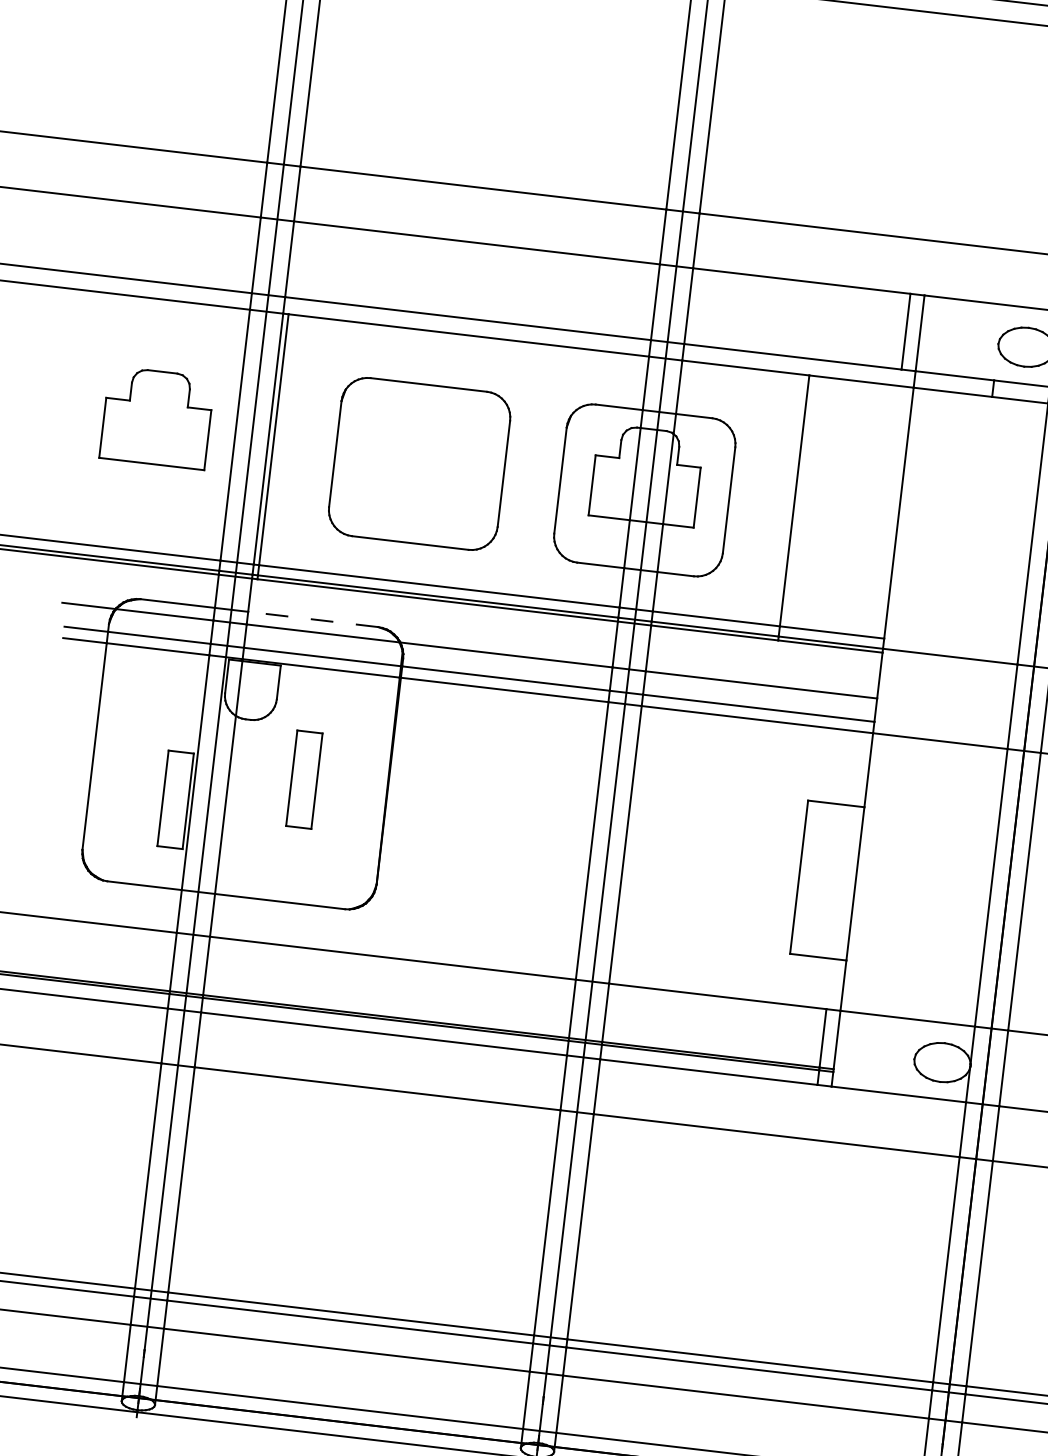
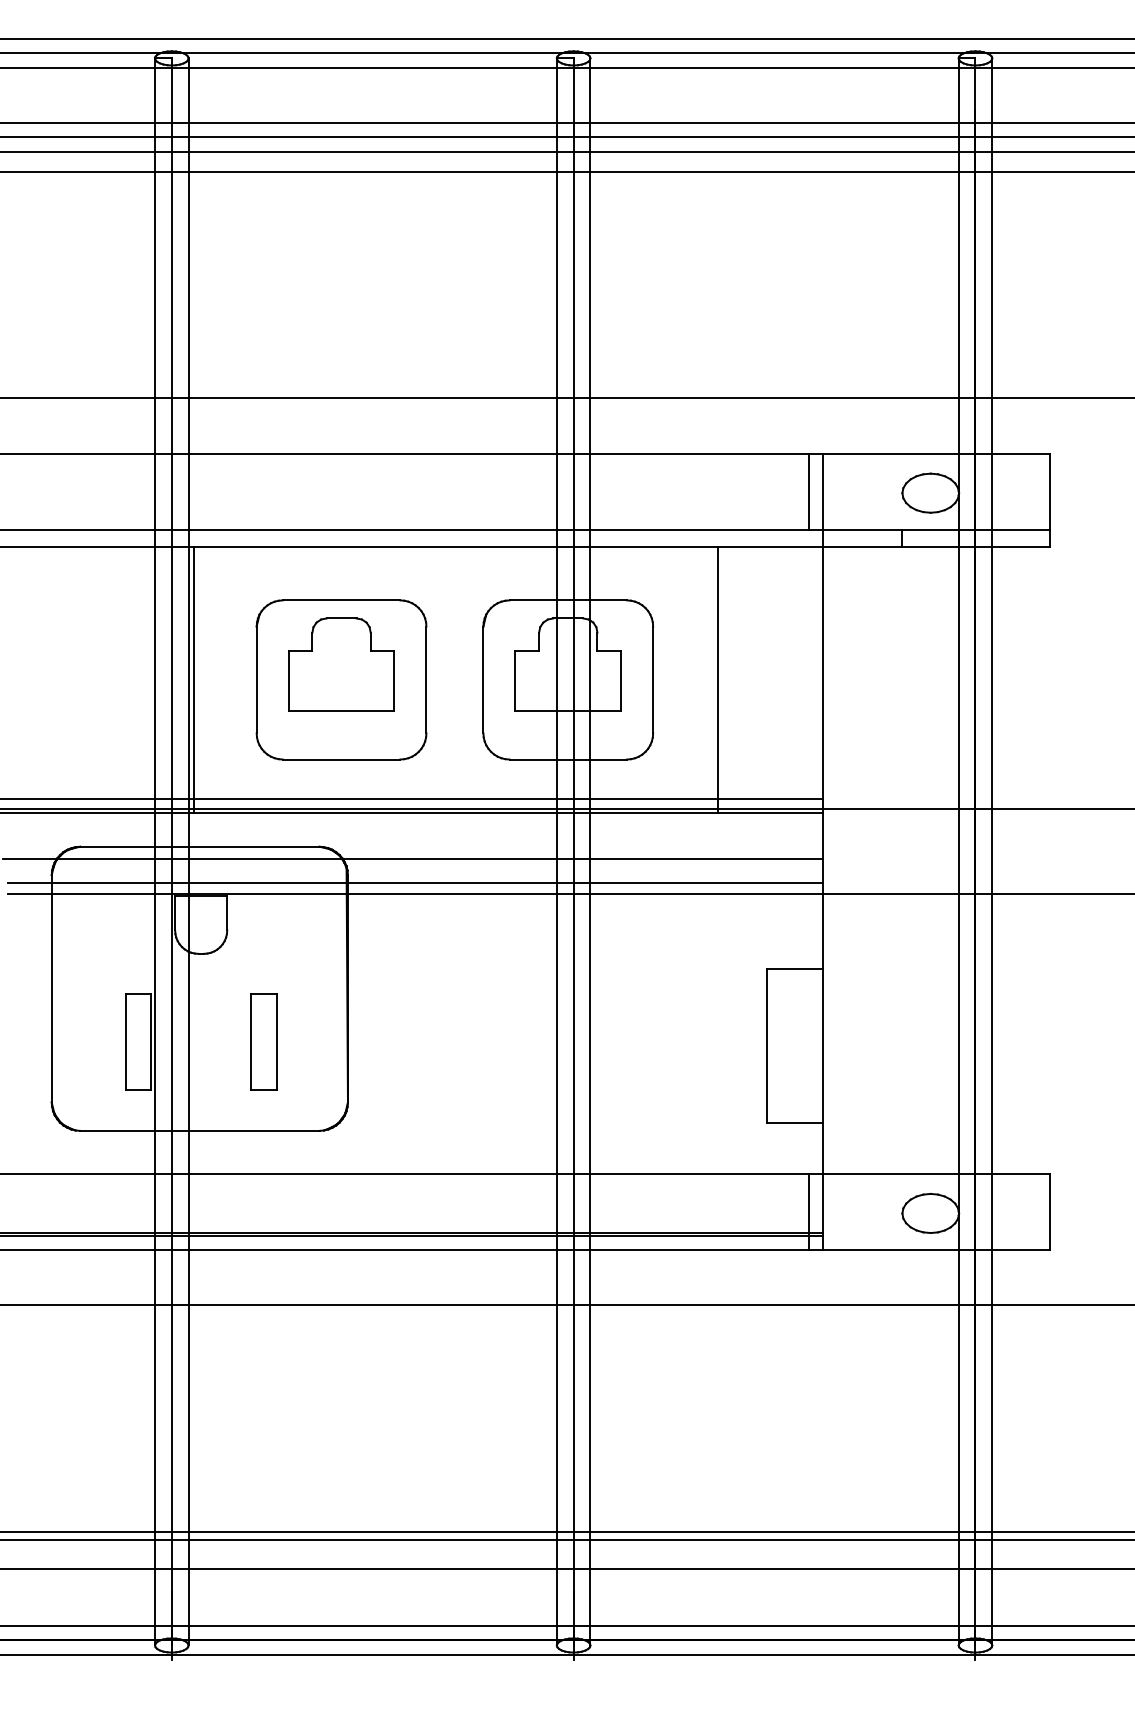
part: (157, 417) -> (341, 664), moved
line: (313, 619) -> (254, 846), dashed -> solid
part: (303, 779) -> (263, 1041), moved

